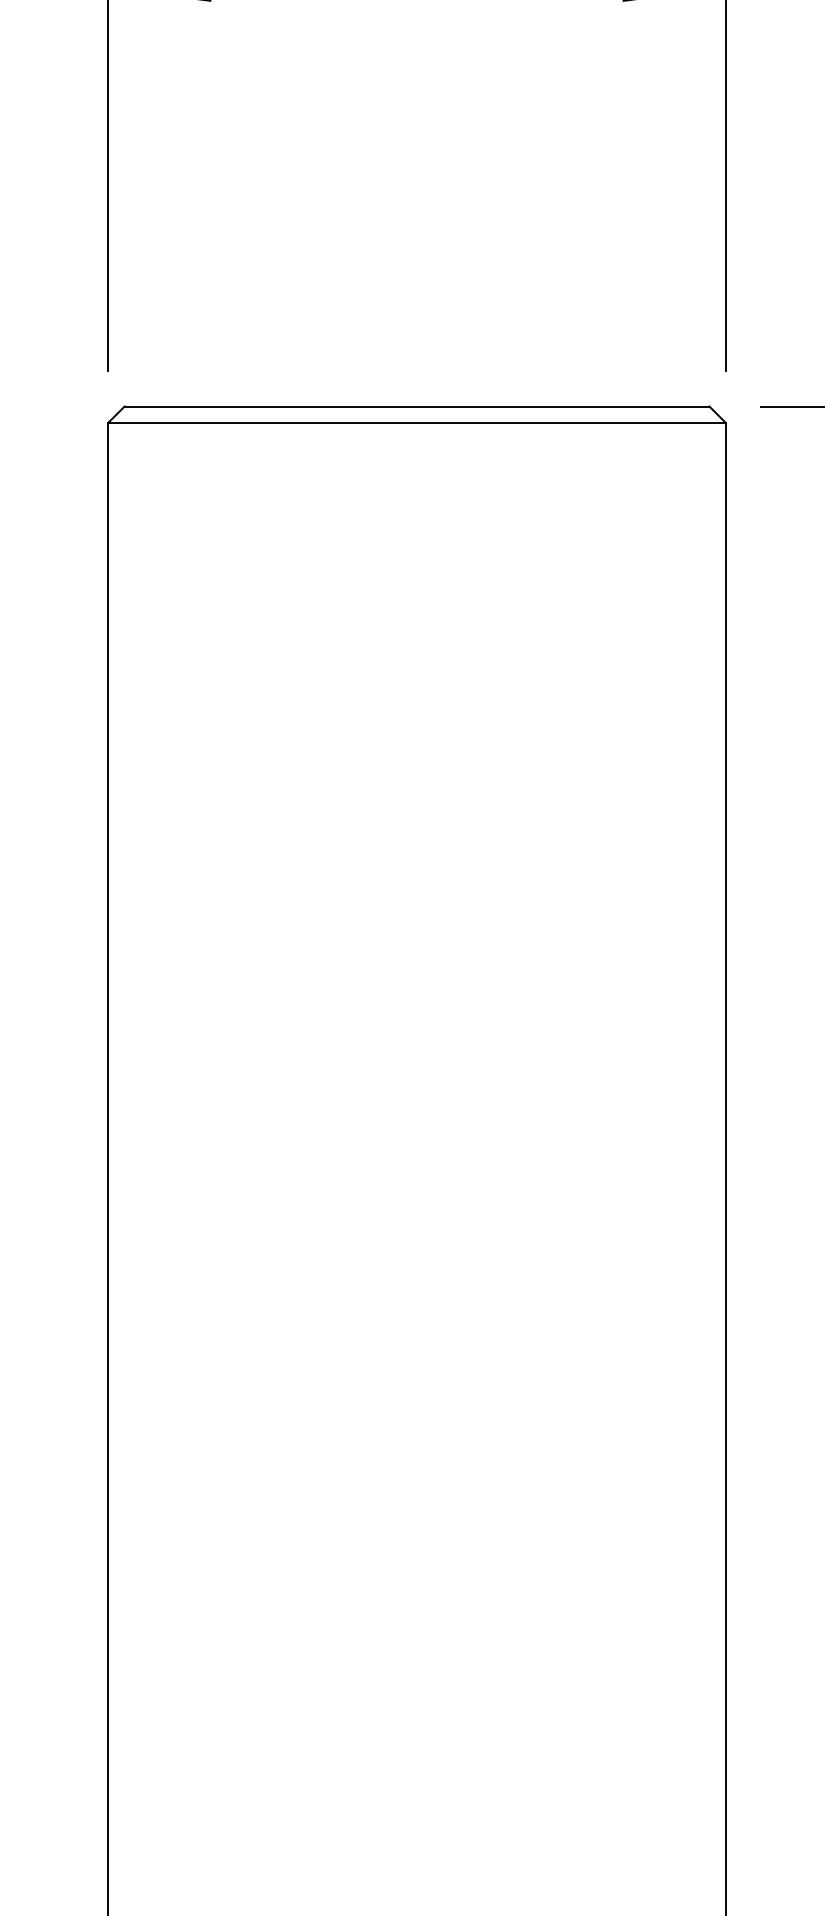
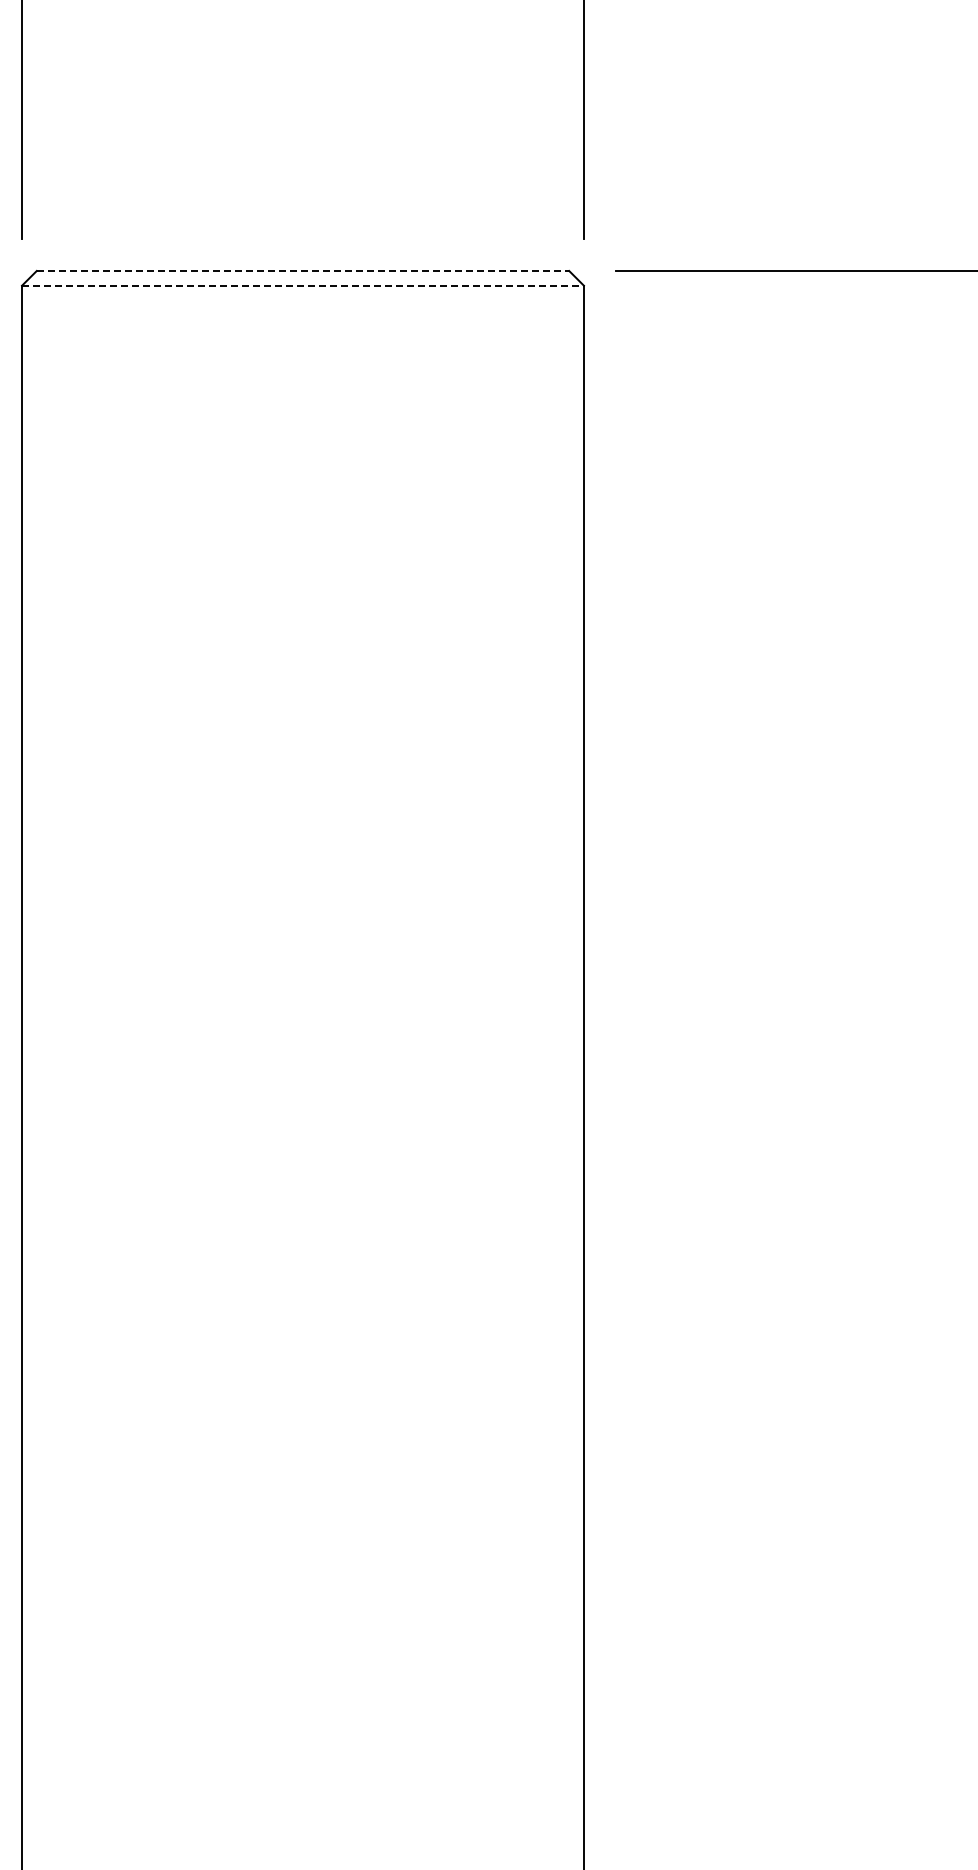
line: (417, 405) -> (303, 270), solid -> dashed
line: (416, 422) -> (302, 285), solid -> dashed

